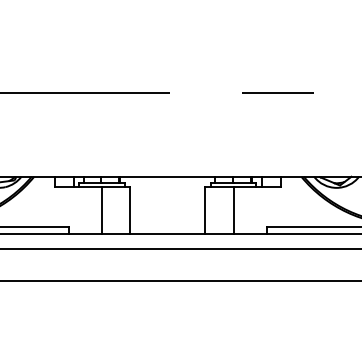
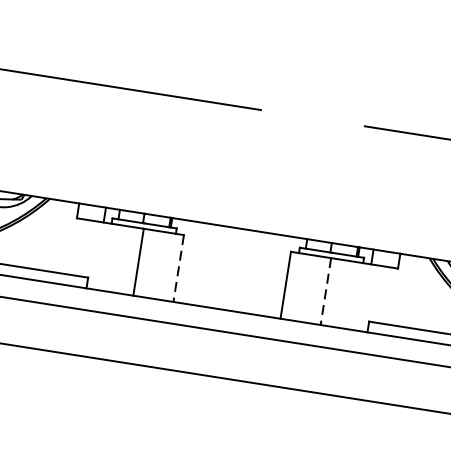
line: (130, 210) -> (179, 268), solid -> dashed
line: (233, 210) -> (325, 291), solid -> dashed

